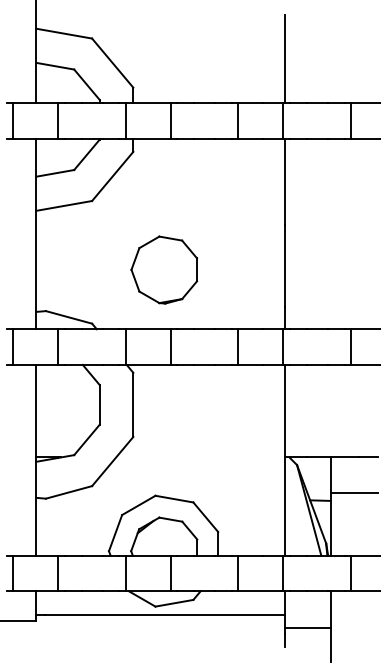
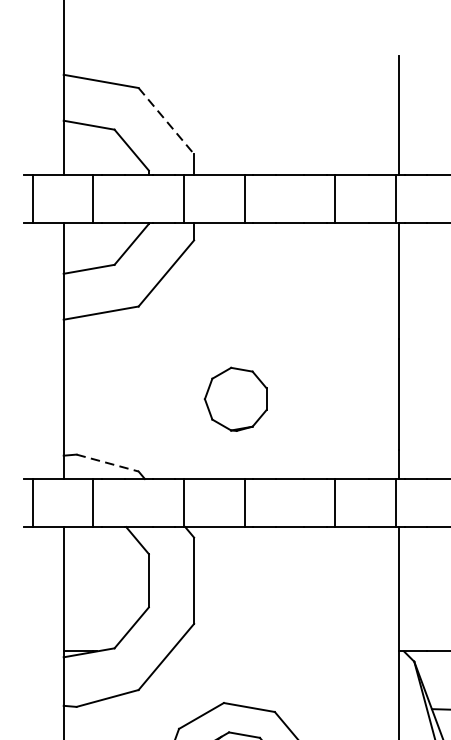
line: (113, 63) -> (167, 121), solid -> dashed
part: (164, 269) -> (236, 398), size x0.7
line: (69, 317) -> (108, 463), solid -> dashed

